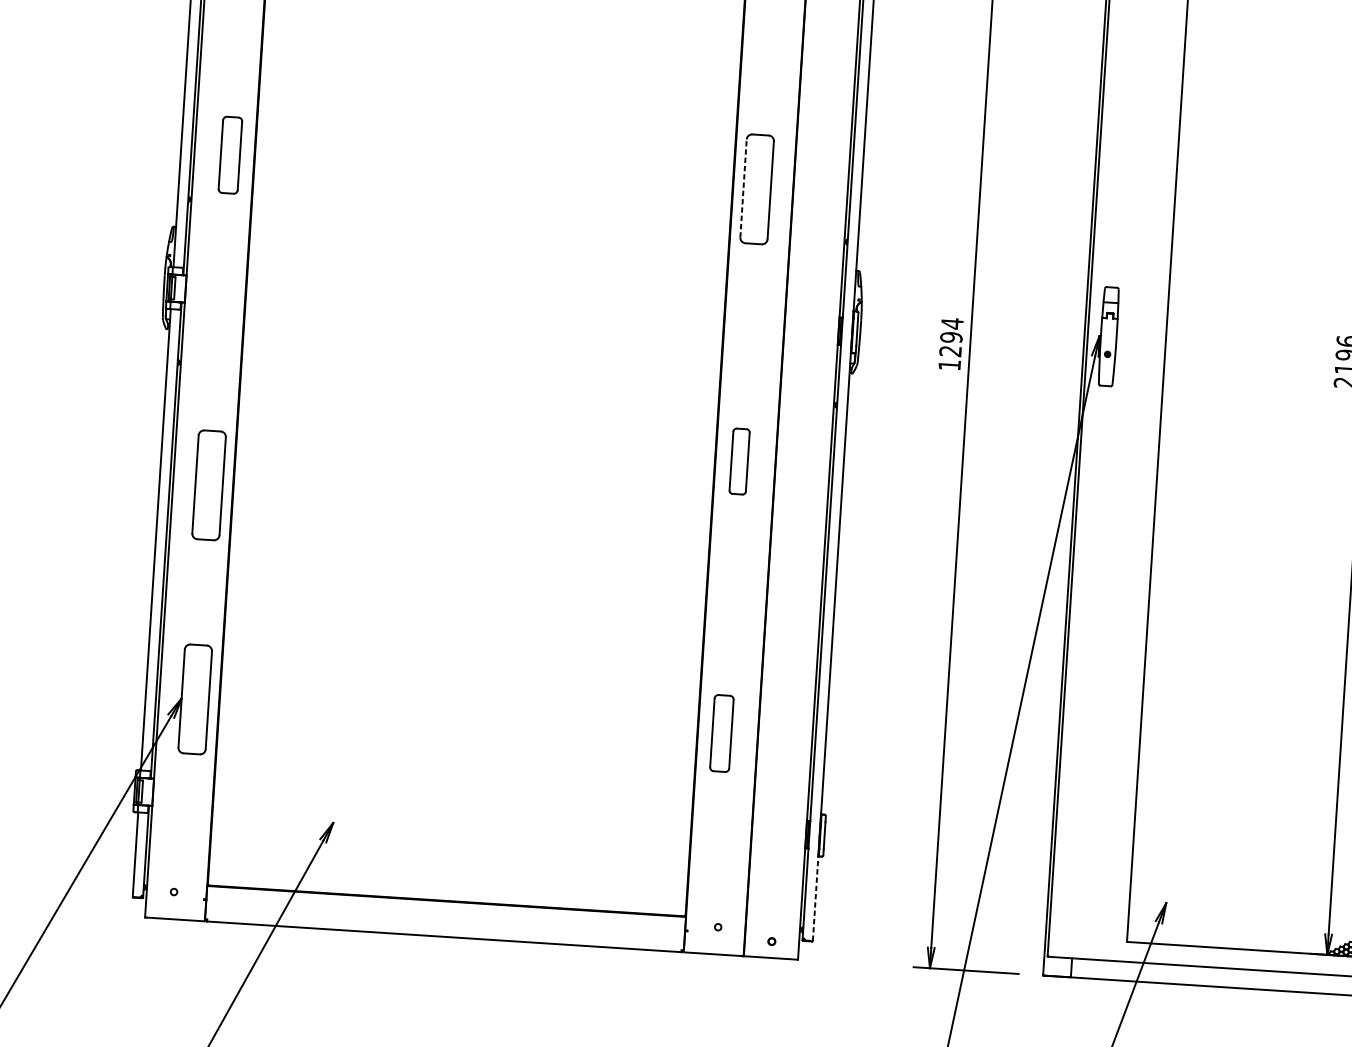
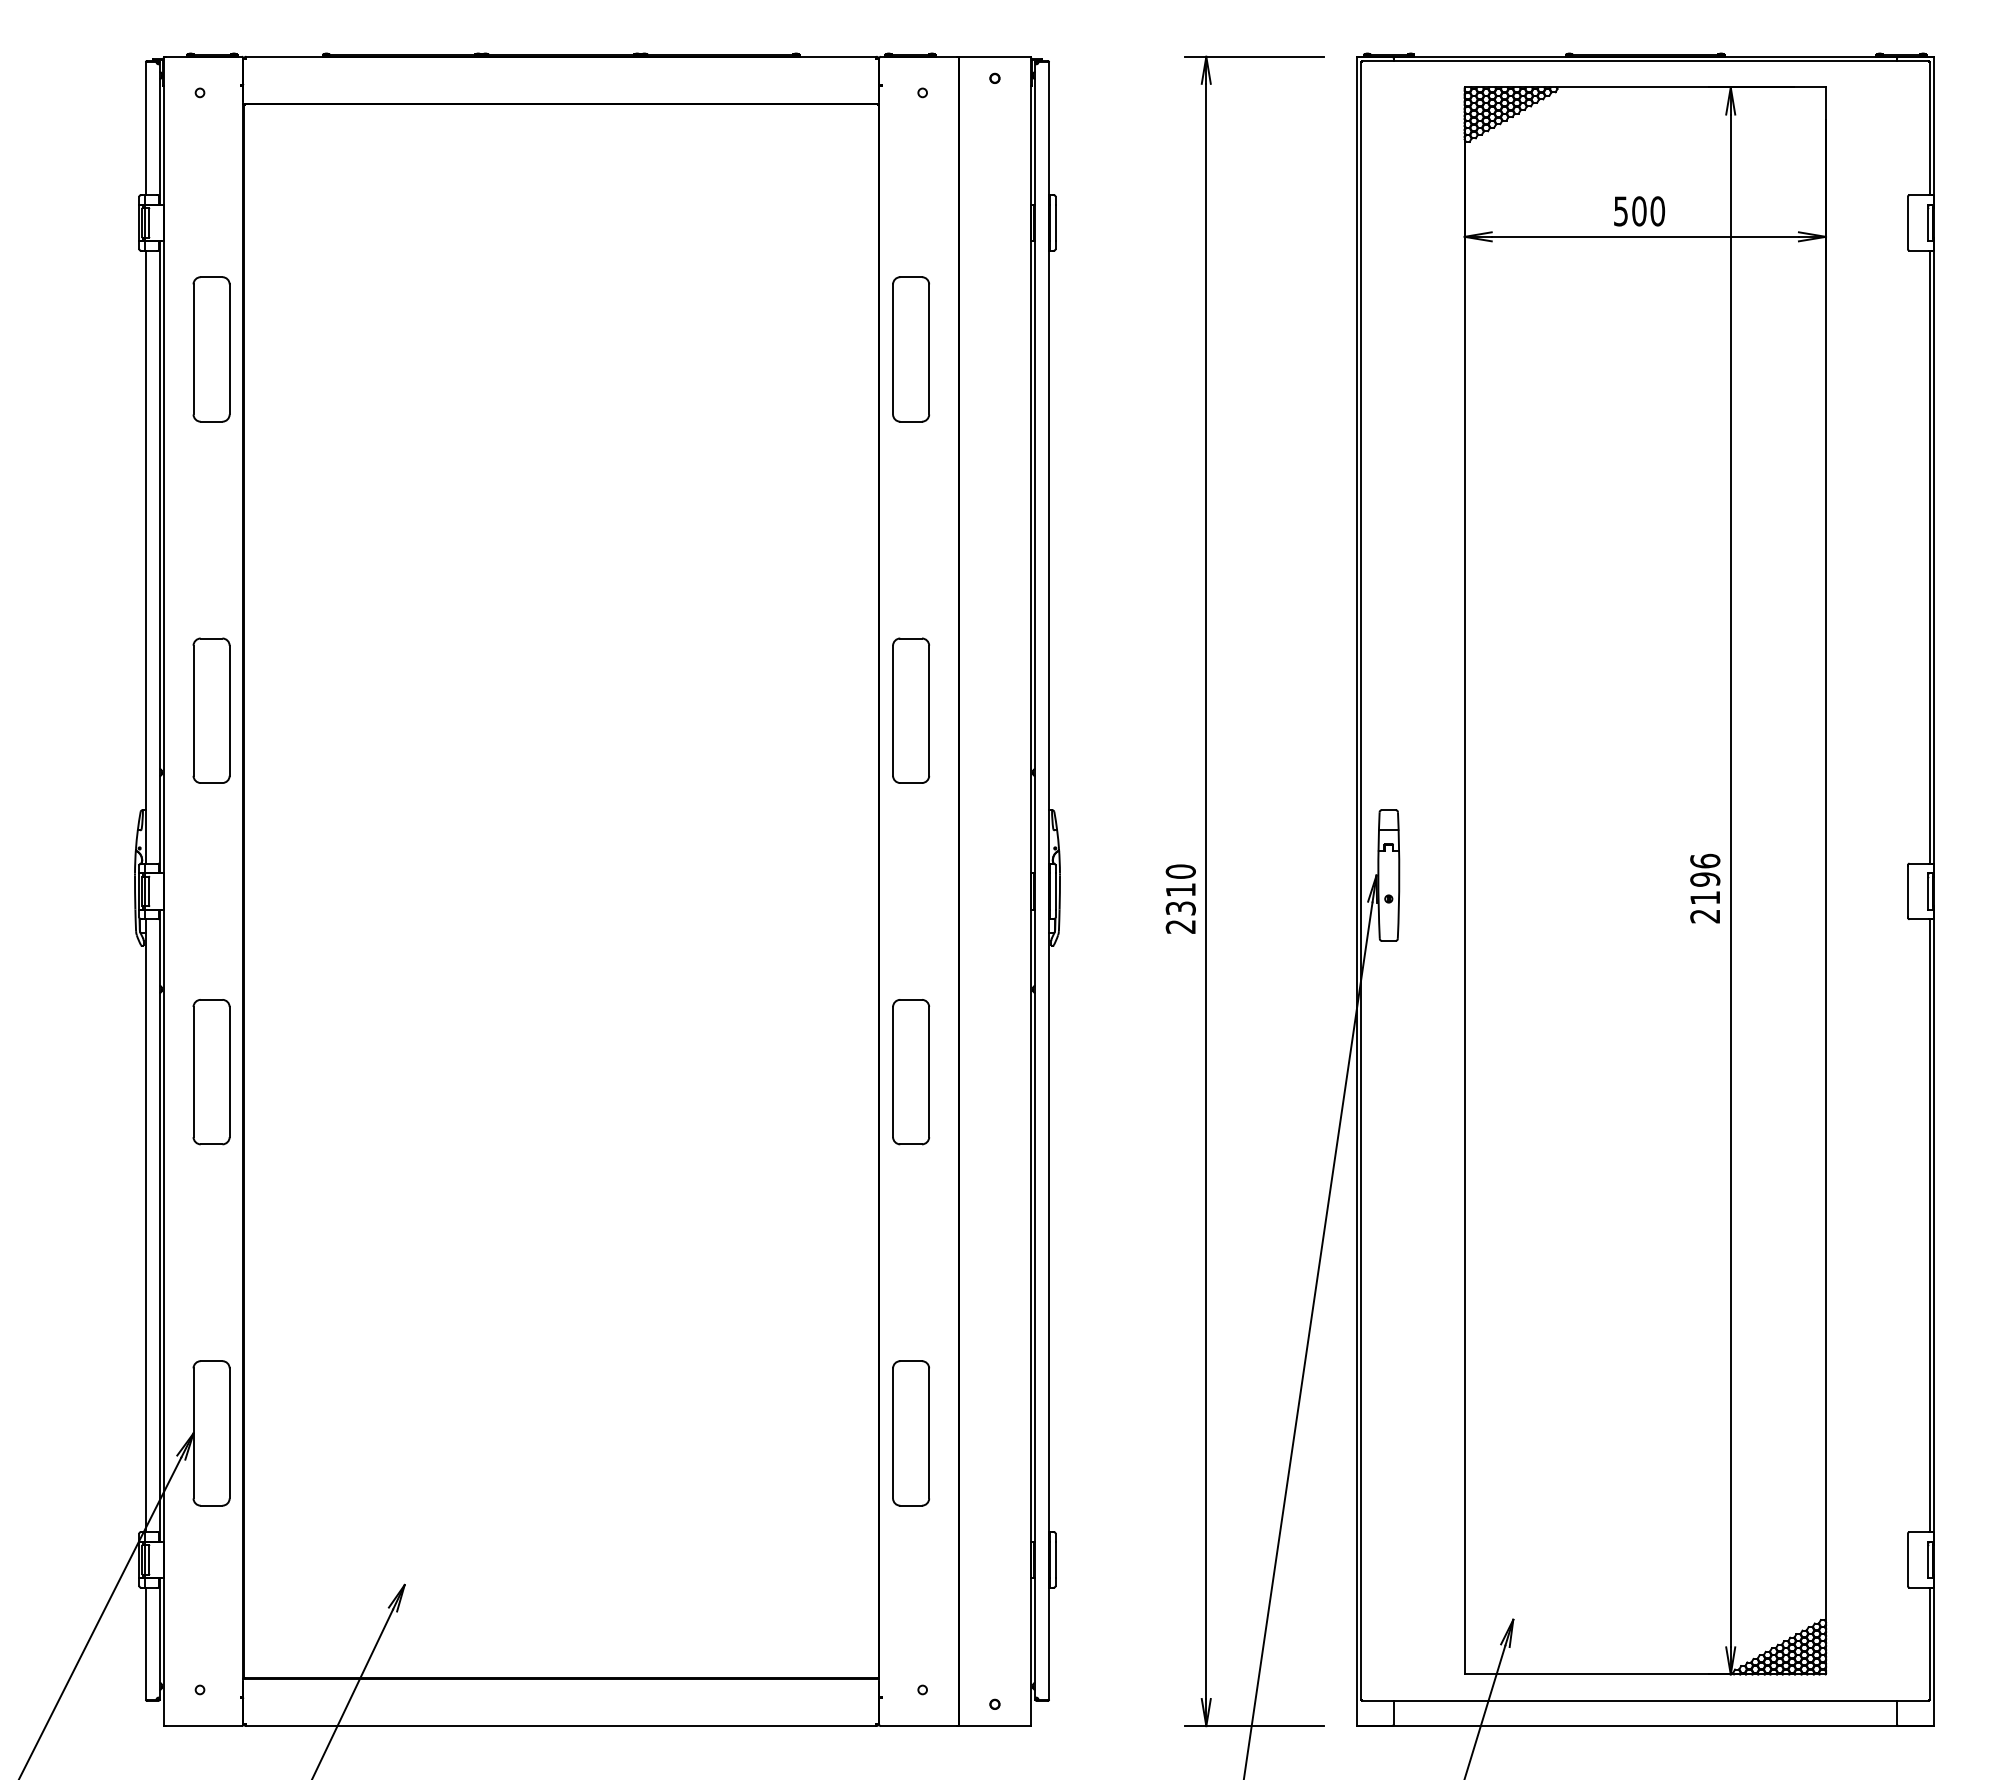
part: (230, 155) -> (211, 710), size x1.43
line: (743, 188) -> (893, 710), dashed -> solid
text: (950, 343) -> (1180, 898), 1294 -> 2310
part: (739, 461) -> (911, 1072), size x1.67
part: (209, 485) -> (211, 1072), moved
part: (721, 733) -> (910, 1433), size x1.43
line: (815, 898) -> (1049, 1643), dashed -> solid

